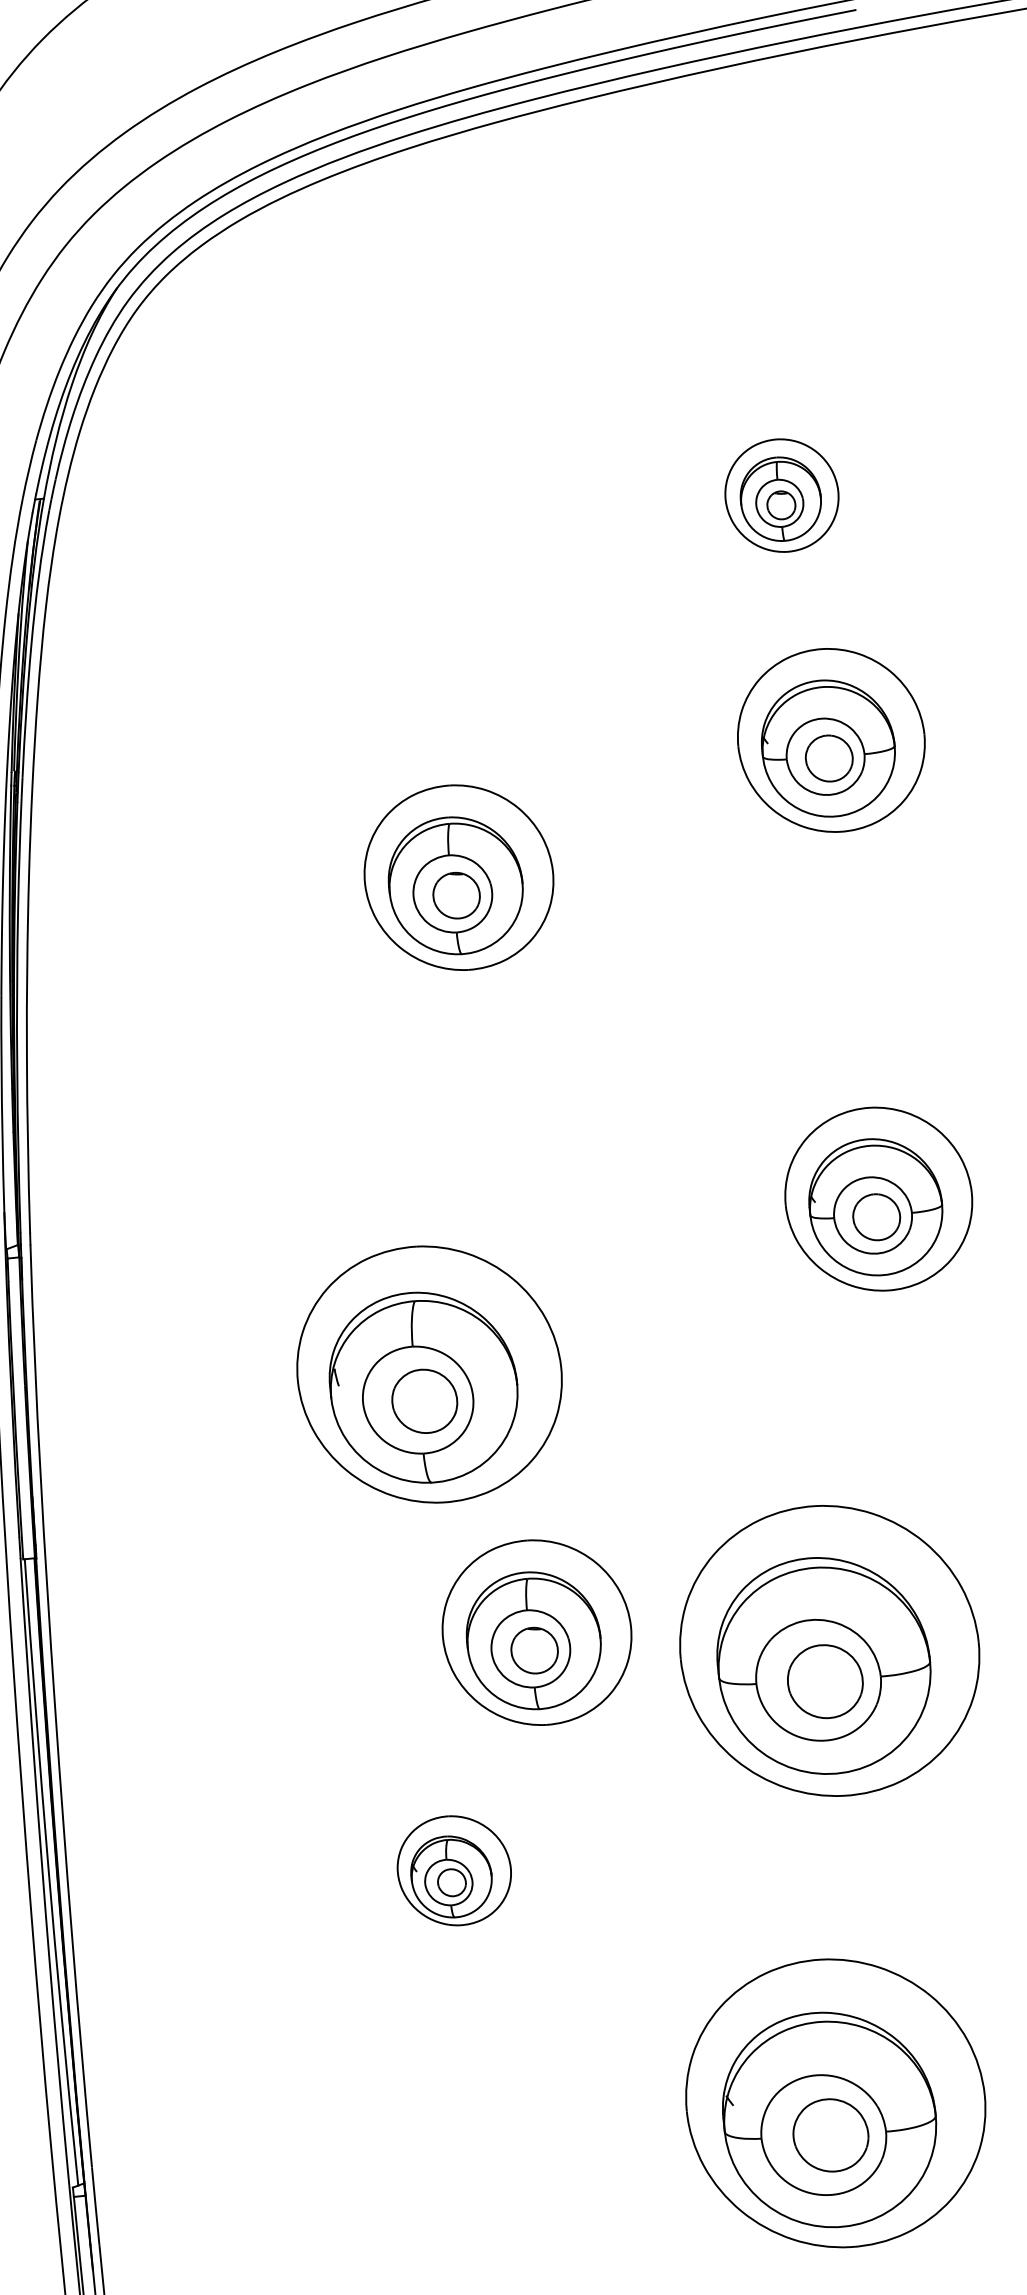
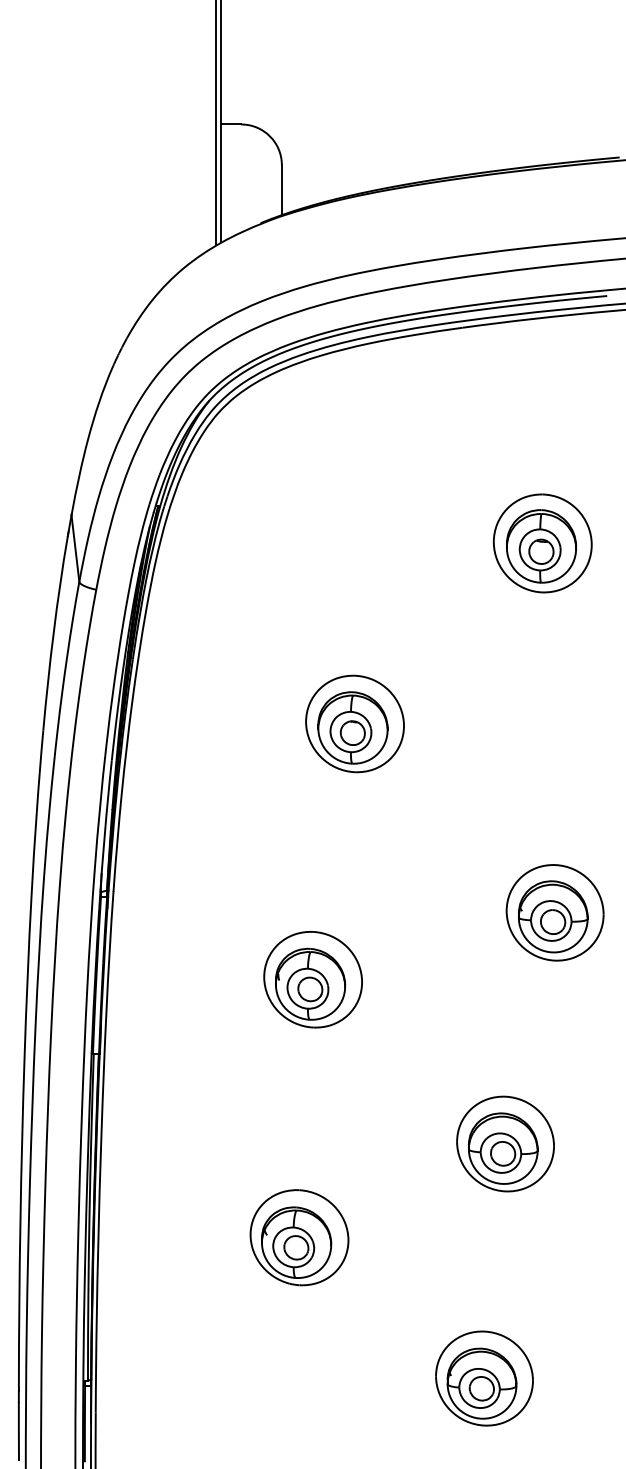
part: (781, 495) -> (542, 543), size x1.67
part: (830, 739) -> (554, 672), removed
part: (428, 1374) -> (312, 979), size x0.71
part: (535, 1631) -> (354, 1118), removed
part: (829, 1649) -> (505, 1143), size x0.62
part: (454, 1870) -> (299, 1237), size x1.67
part: (835, 2103) -> (484, 1378), size x0.62

